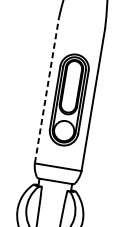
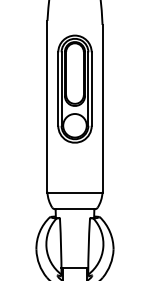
line: (46, 90) -> (47, 106), dashed -> solid
part: (69, 99) -> (74, 88), moved

